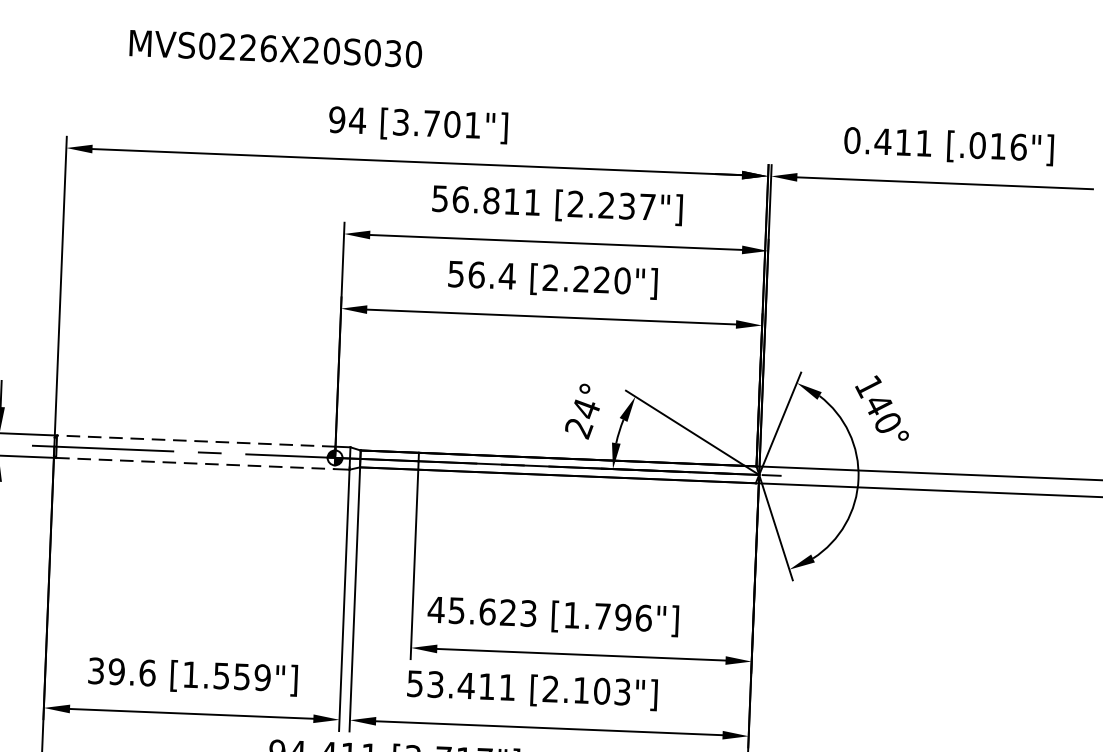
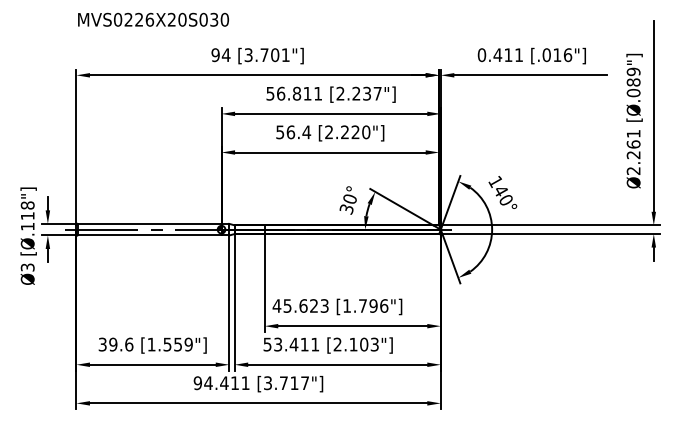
text: (275, 48) -> (153, 19), moved
text: (582, 419) -> (348, 204), 24° -> 30°
line: (196, 440) -> (149, 223), dashed -> solid
line: (195, 463) -> (149, 235), dashed -> solid

